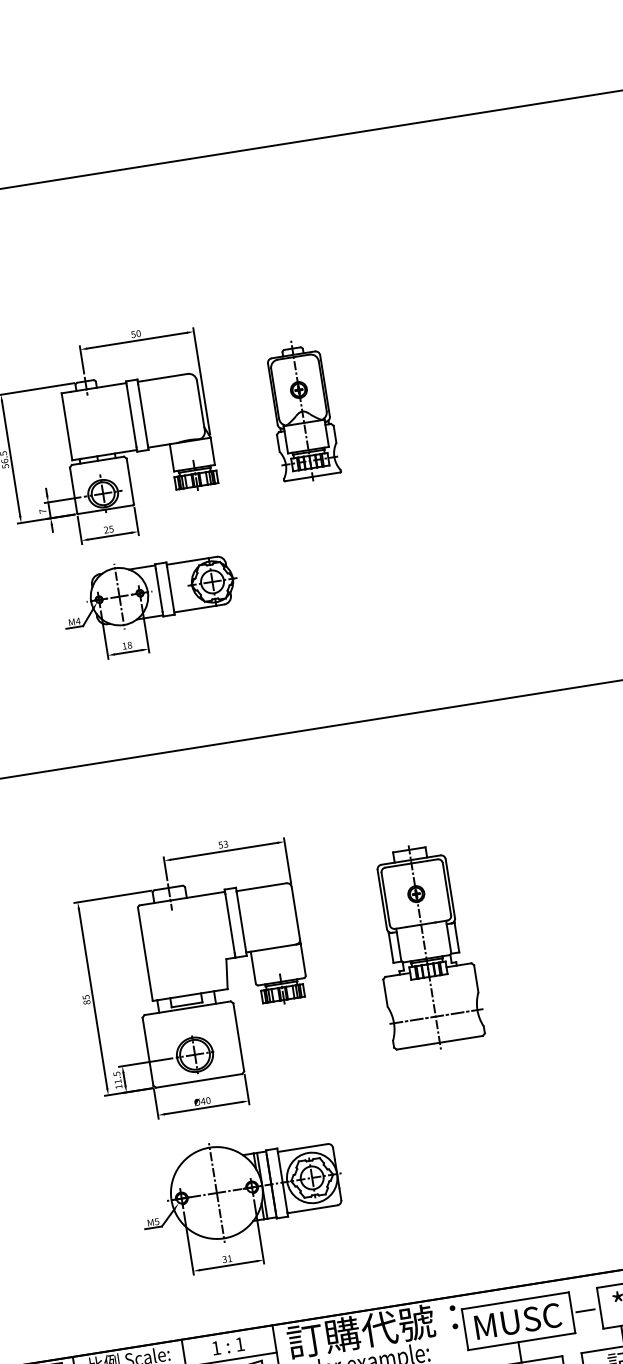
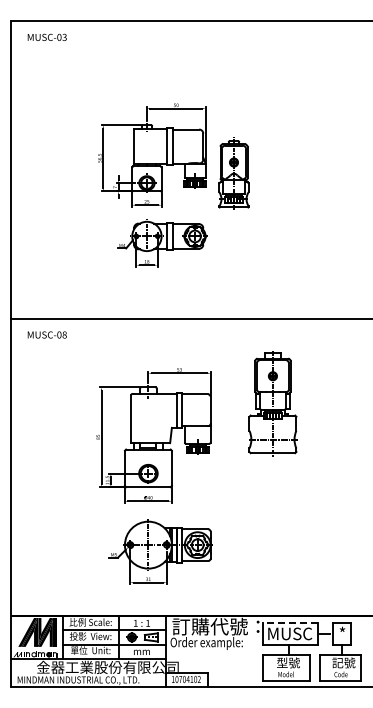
part: (301, 411) -> (233, 173), moved
part: (423, 946) -> (272, 403), moved
line: (515, 1301) -> (290, 623), solid -> dashed

